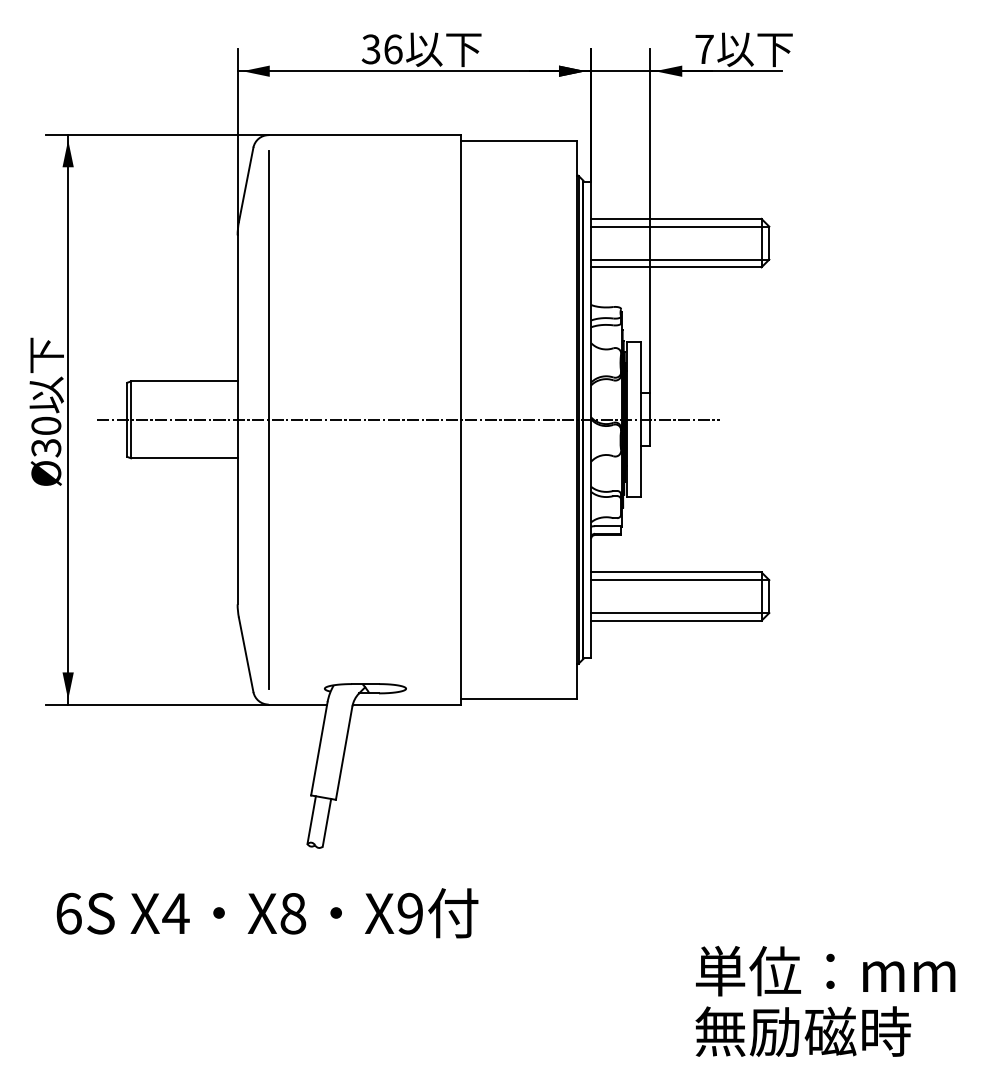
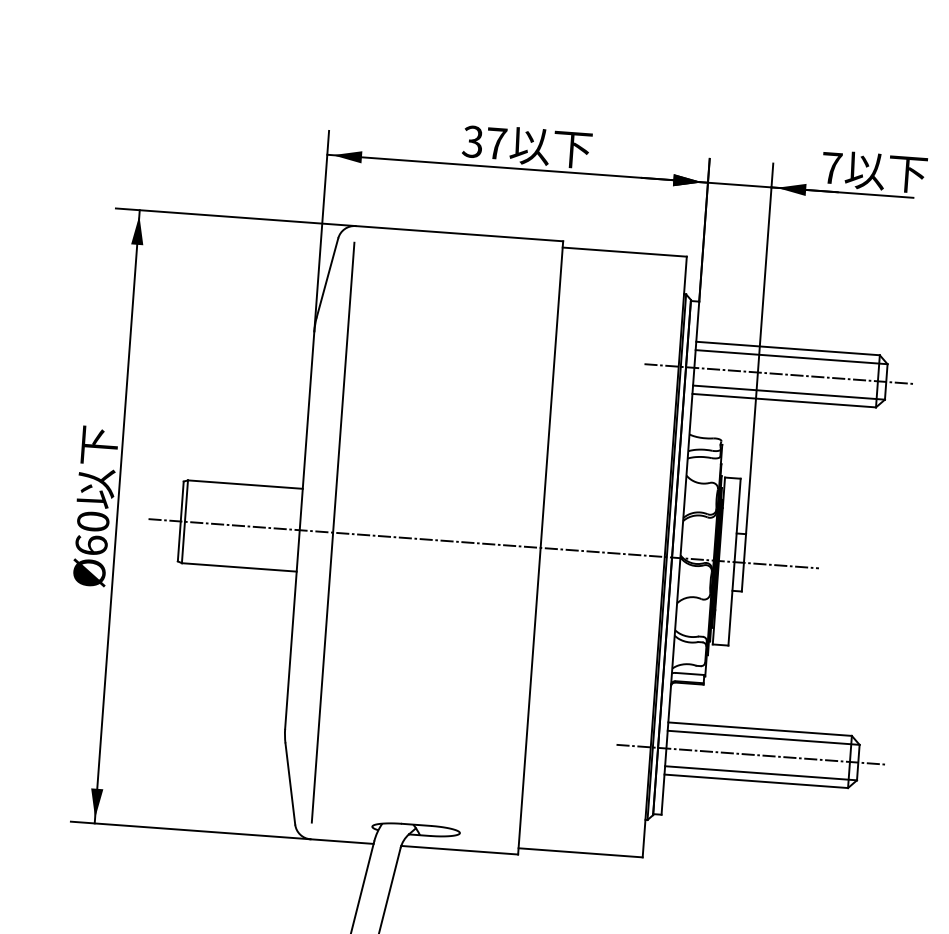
text: (393, 49) -> (496, 143), 36 -> 37
line: (670, 243) -> (779, 374), added
text: (46, 447) -> (91, 544), Ø30 -> Ø60
line: (670, 596) -> (751, 754), added

